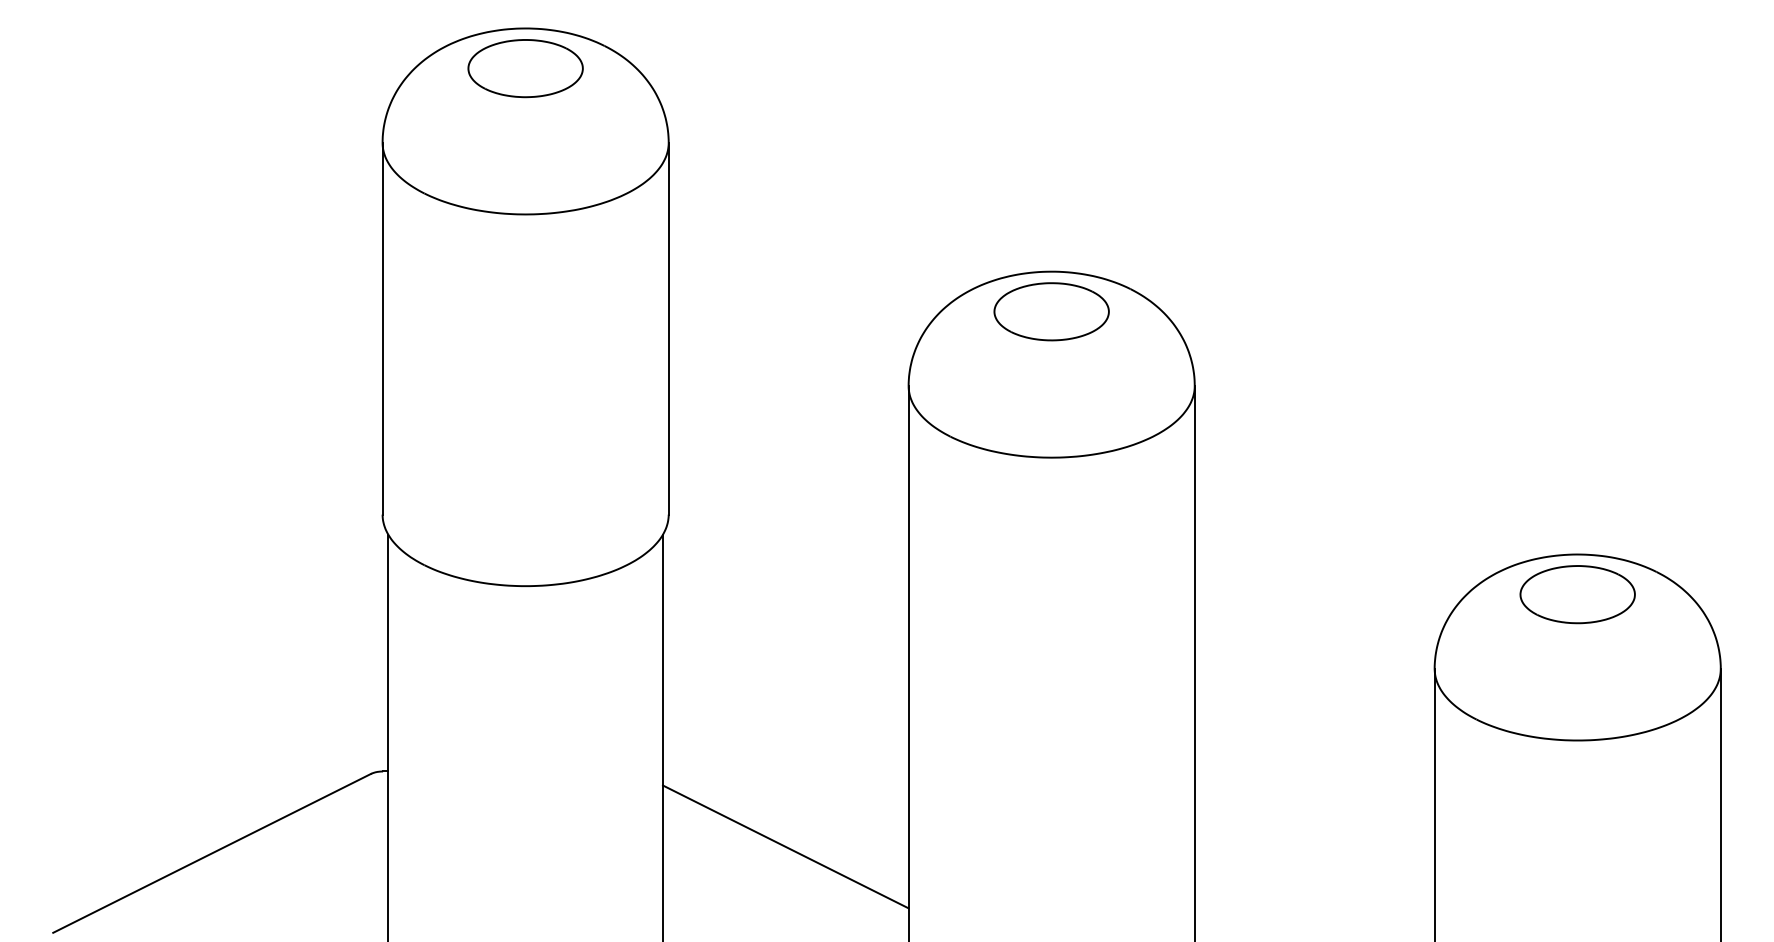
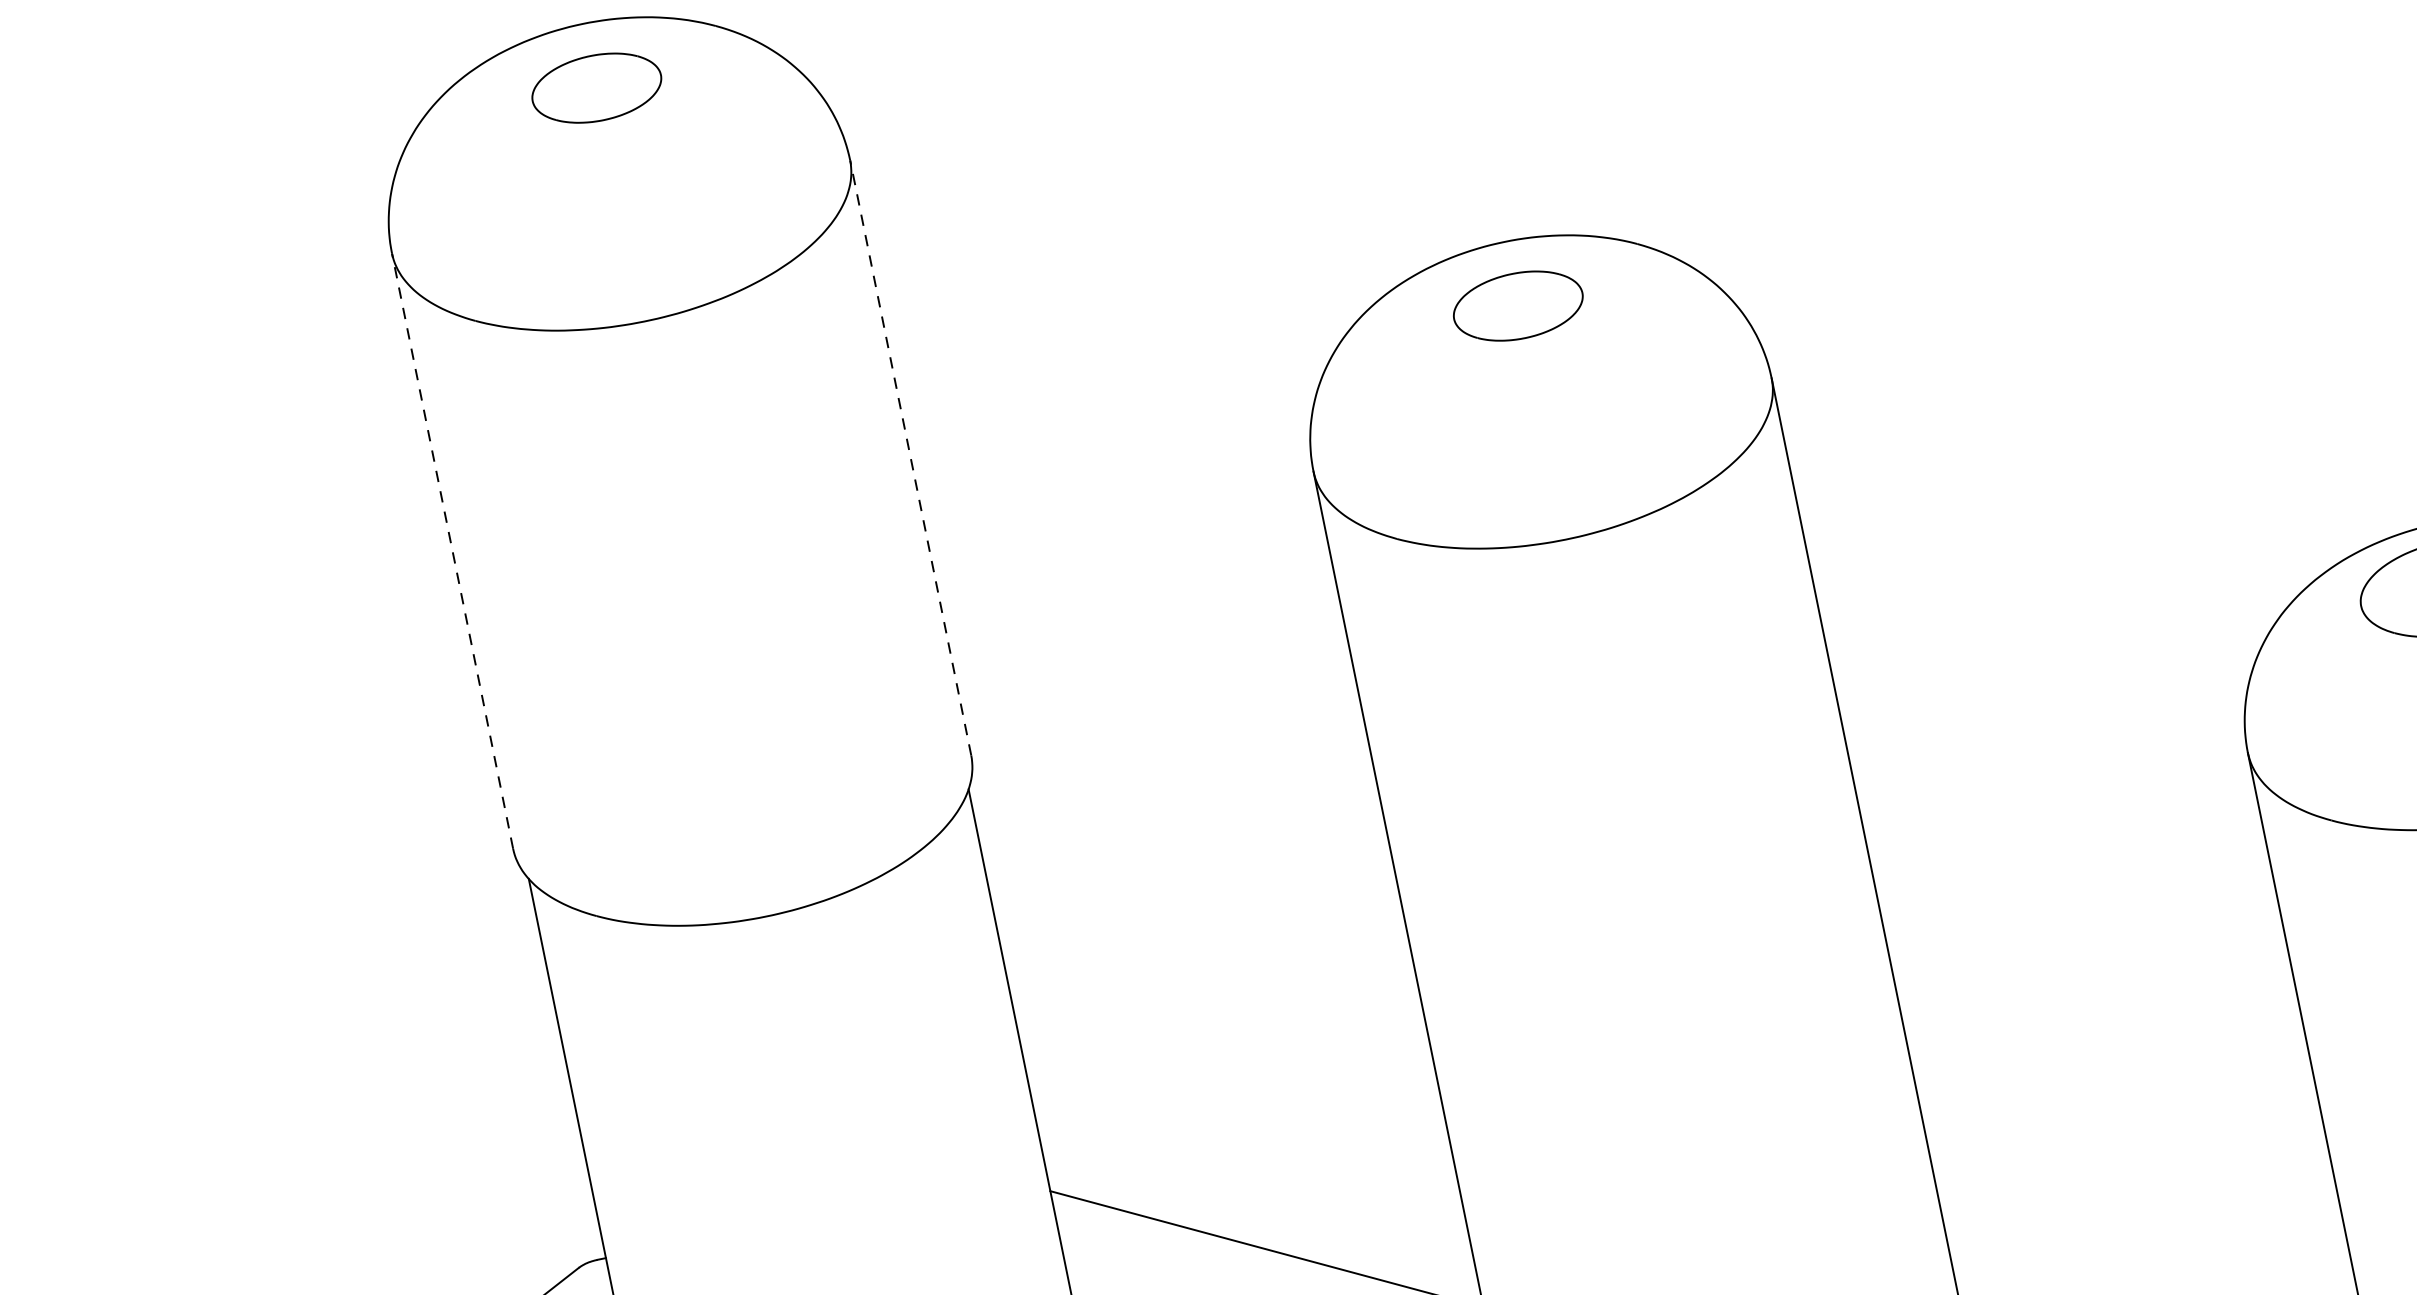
part: (525, 68) -> (596, 87), size x0.7
part: (1051, 311) -> (1517, 305), size x0.7
line: (382, 328) -> (452, 550), solid -> dashed
line: (668, 328) -> (910, 457), solid -> dashed

